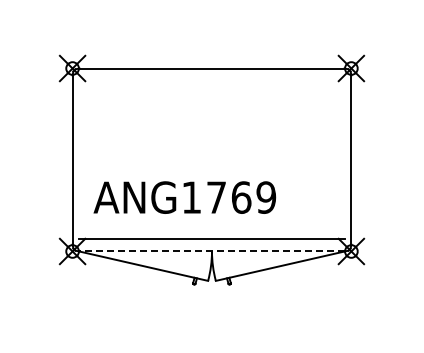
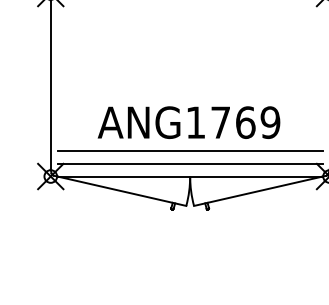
text: (184, 197) -> (188, 122), moved
line: (211, 226) -> (189, 151), added
line: (211, 251) -> (189, 176), dashed -> solid

